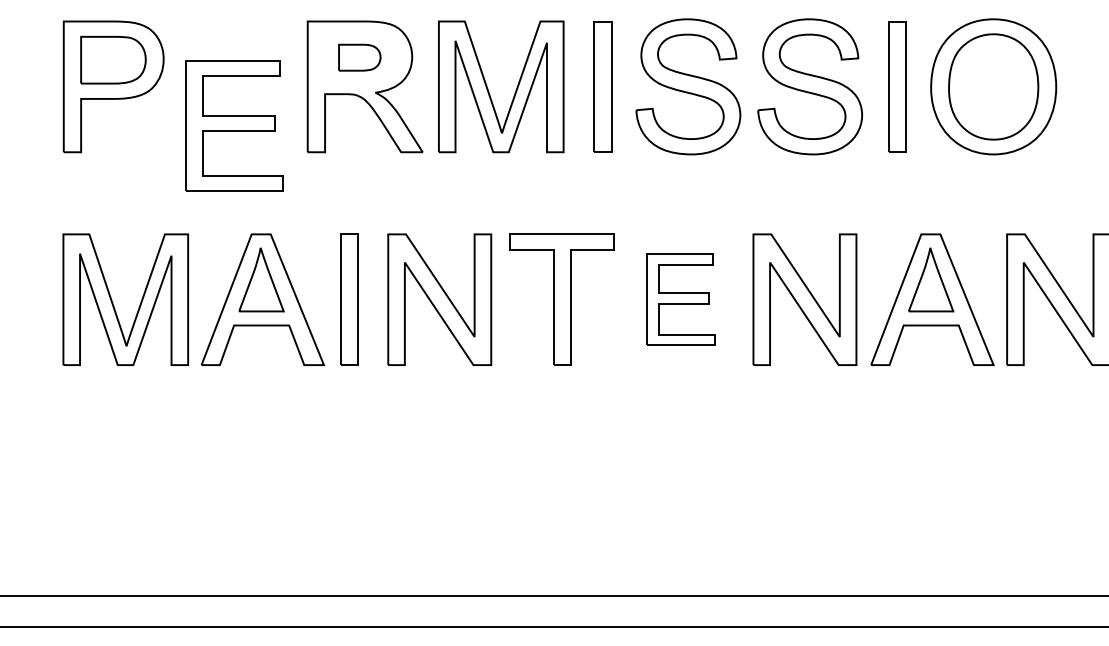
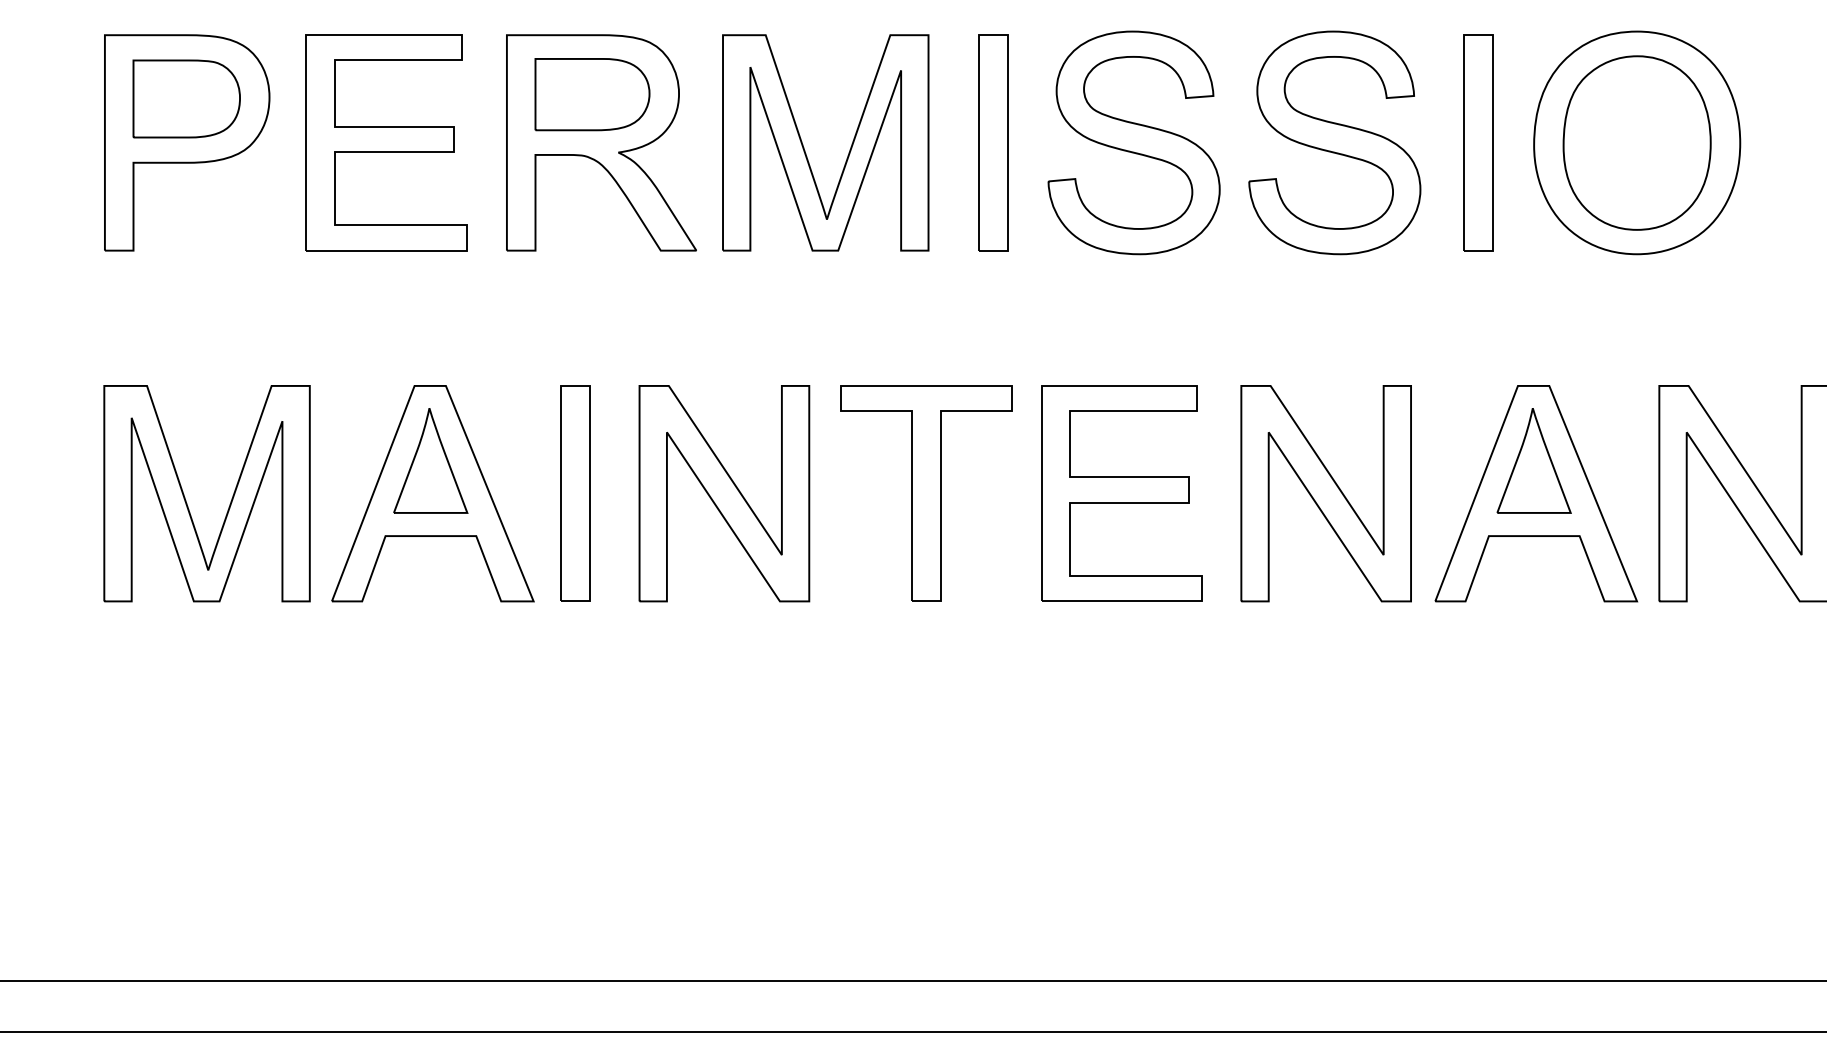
part: (359, 57) -> (592, 94), size x1.67
part: (234, 125) -> (386, 142), moved
part: (680, 299) -> (1121, 493), size x1.43

